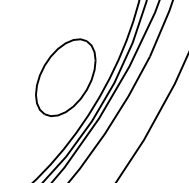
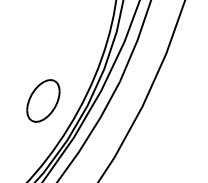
part: (65, 77) -> (43, 100), size x0.6

